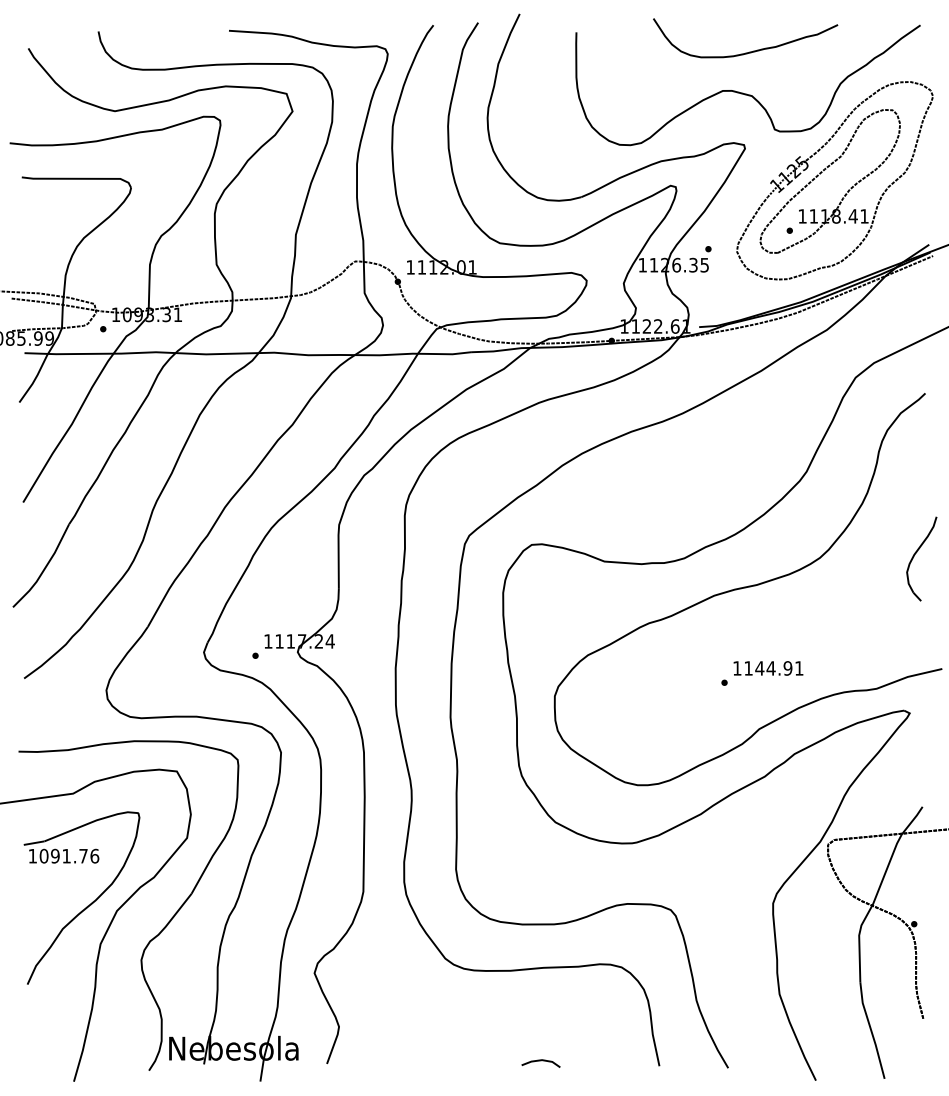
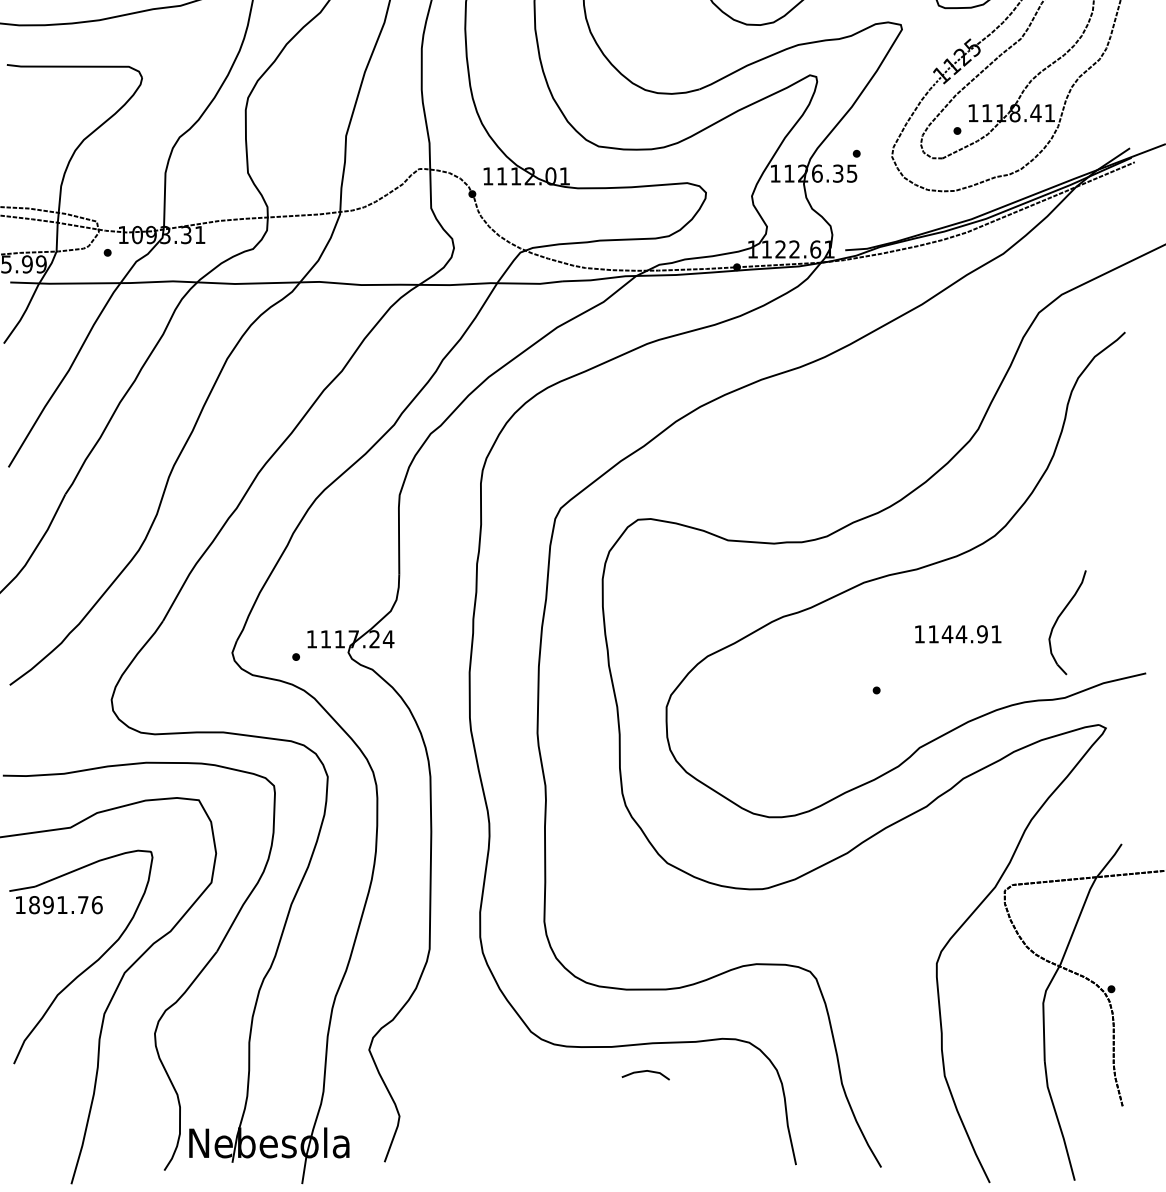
part: (916, 553) -> (1061, 615), moved
text: (768, 668) -> (958, 634), moved
text: (43, 856) -> (33, 905), 1091.76 -> 1891.76
line: (540, 1061) -> (645, 1072), moved

